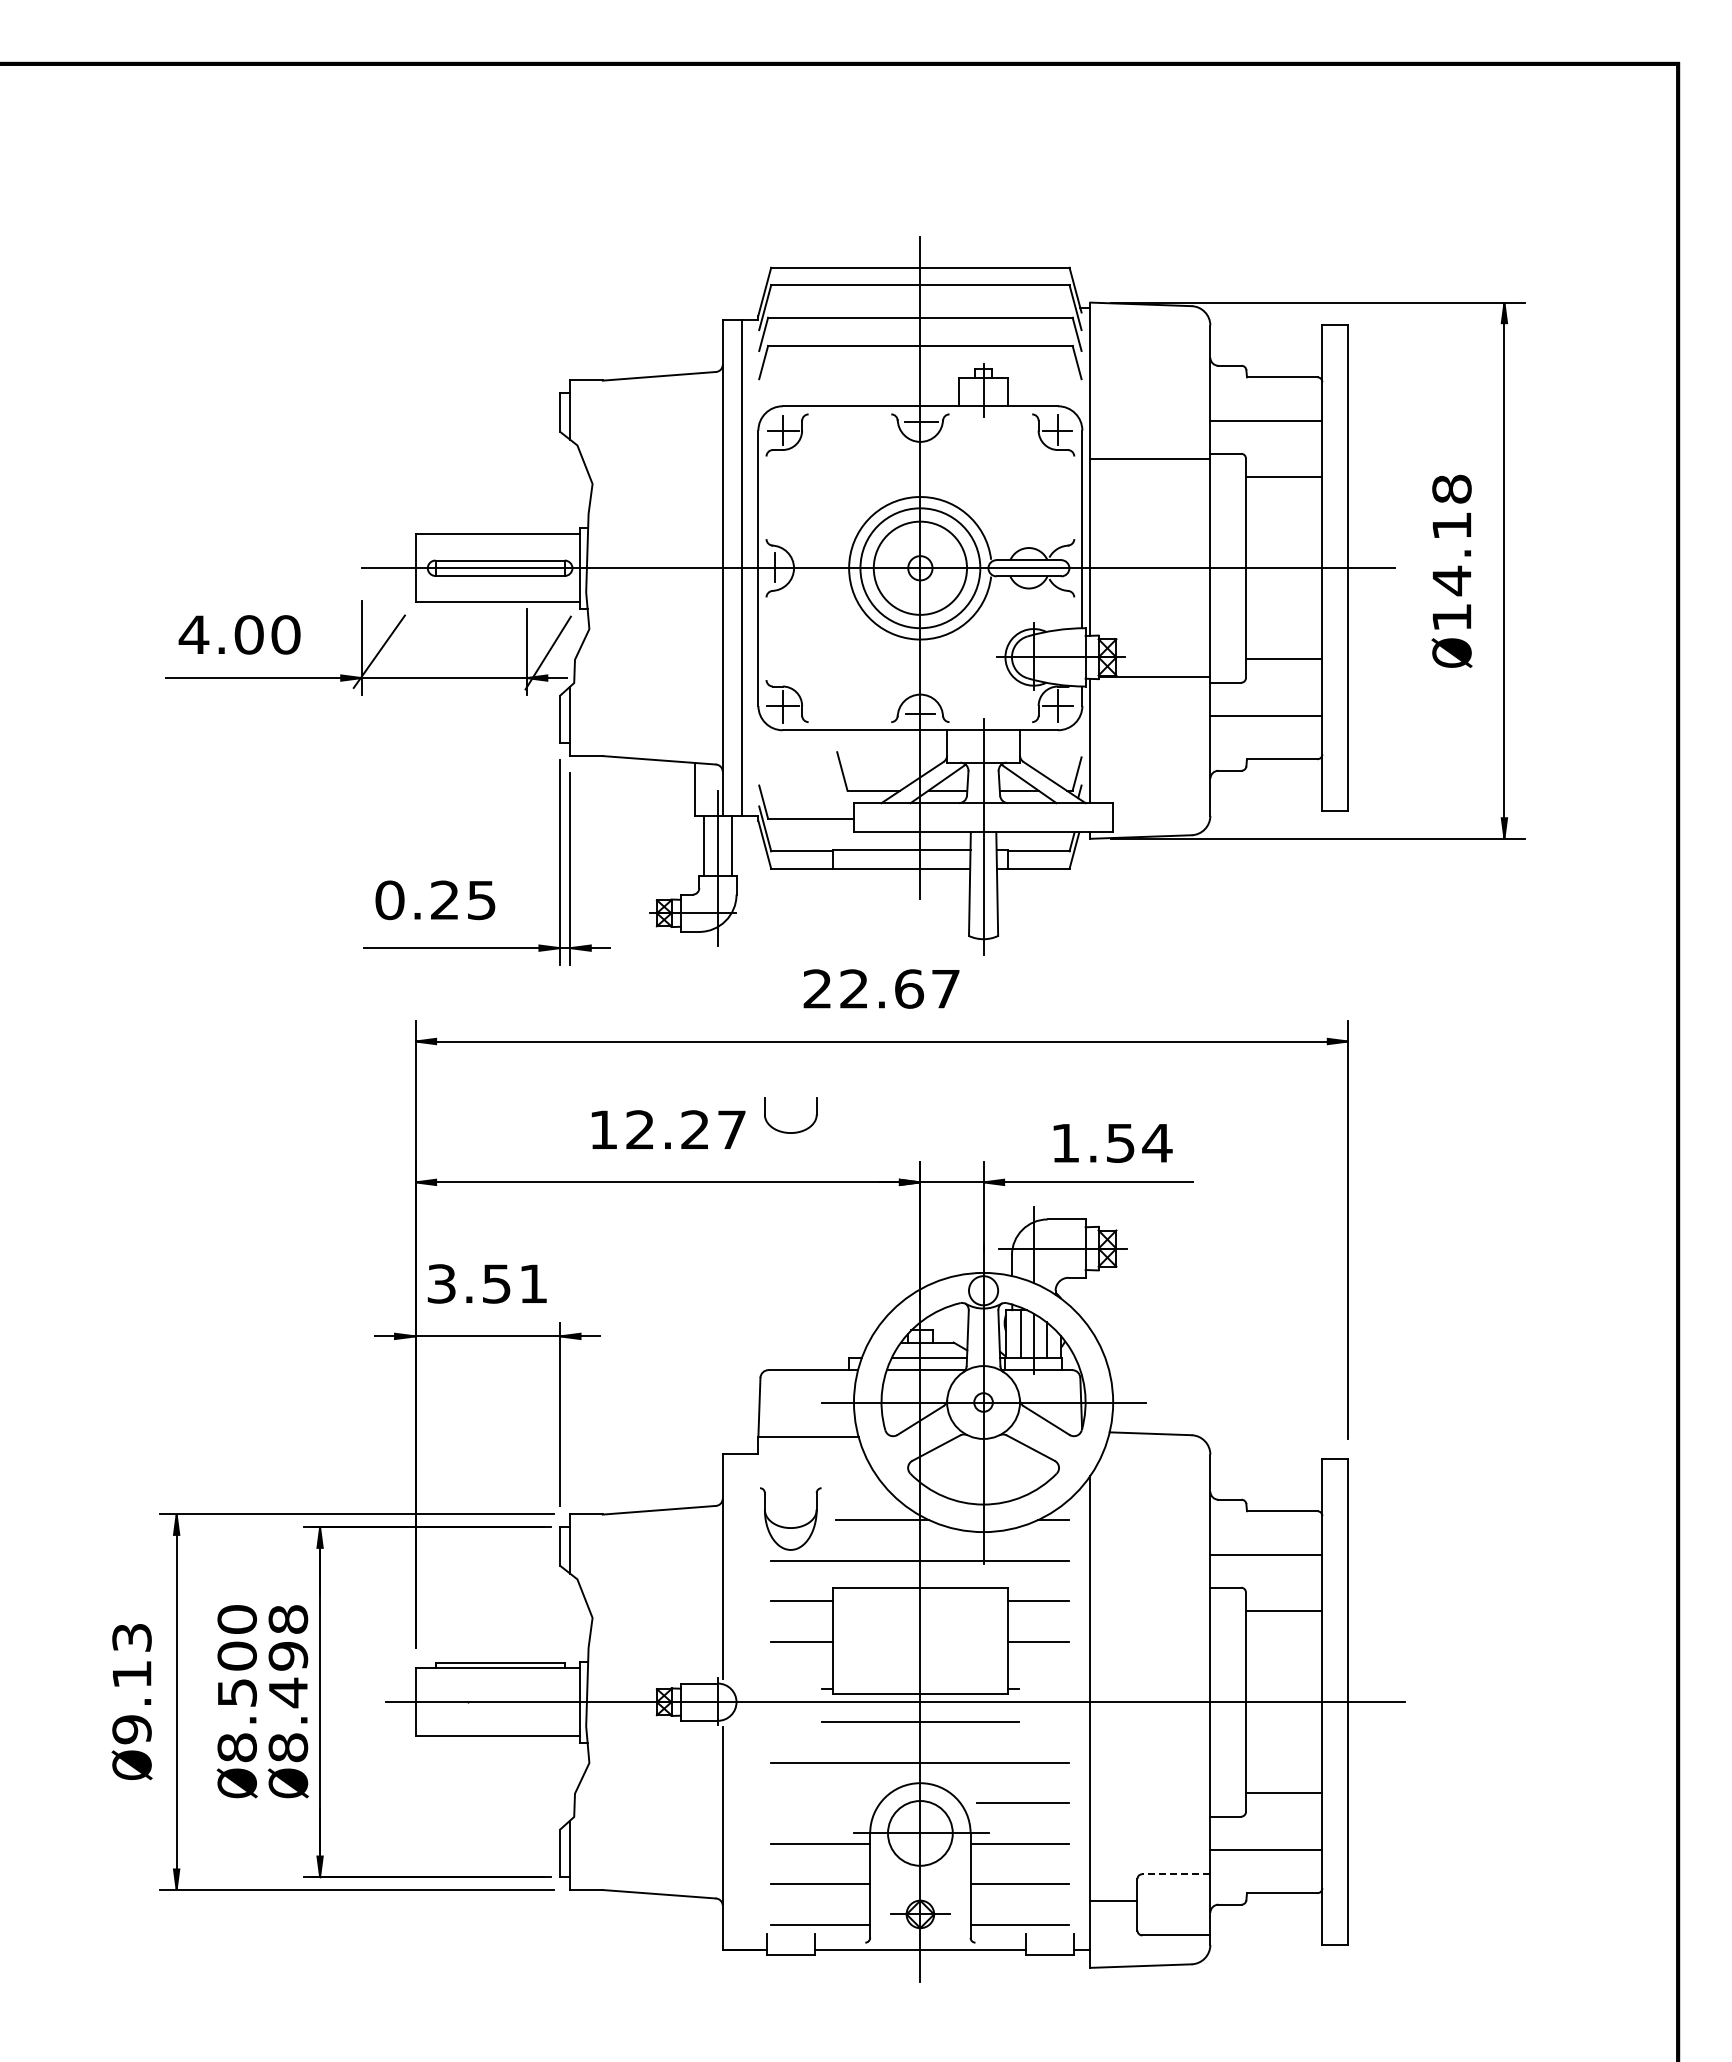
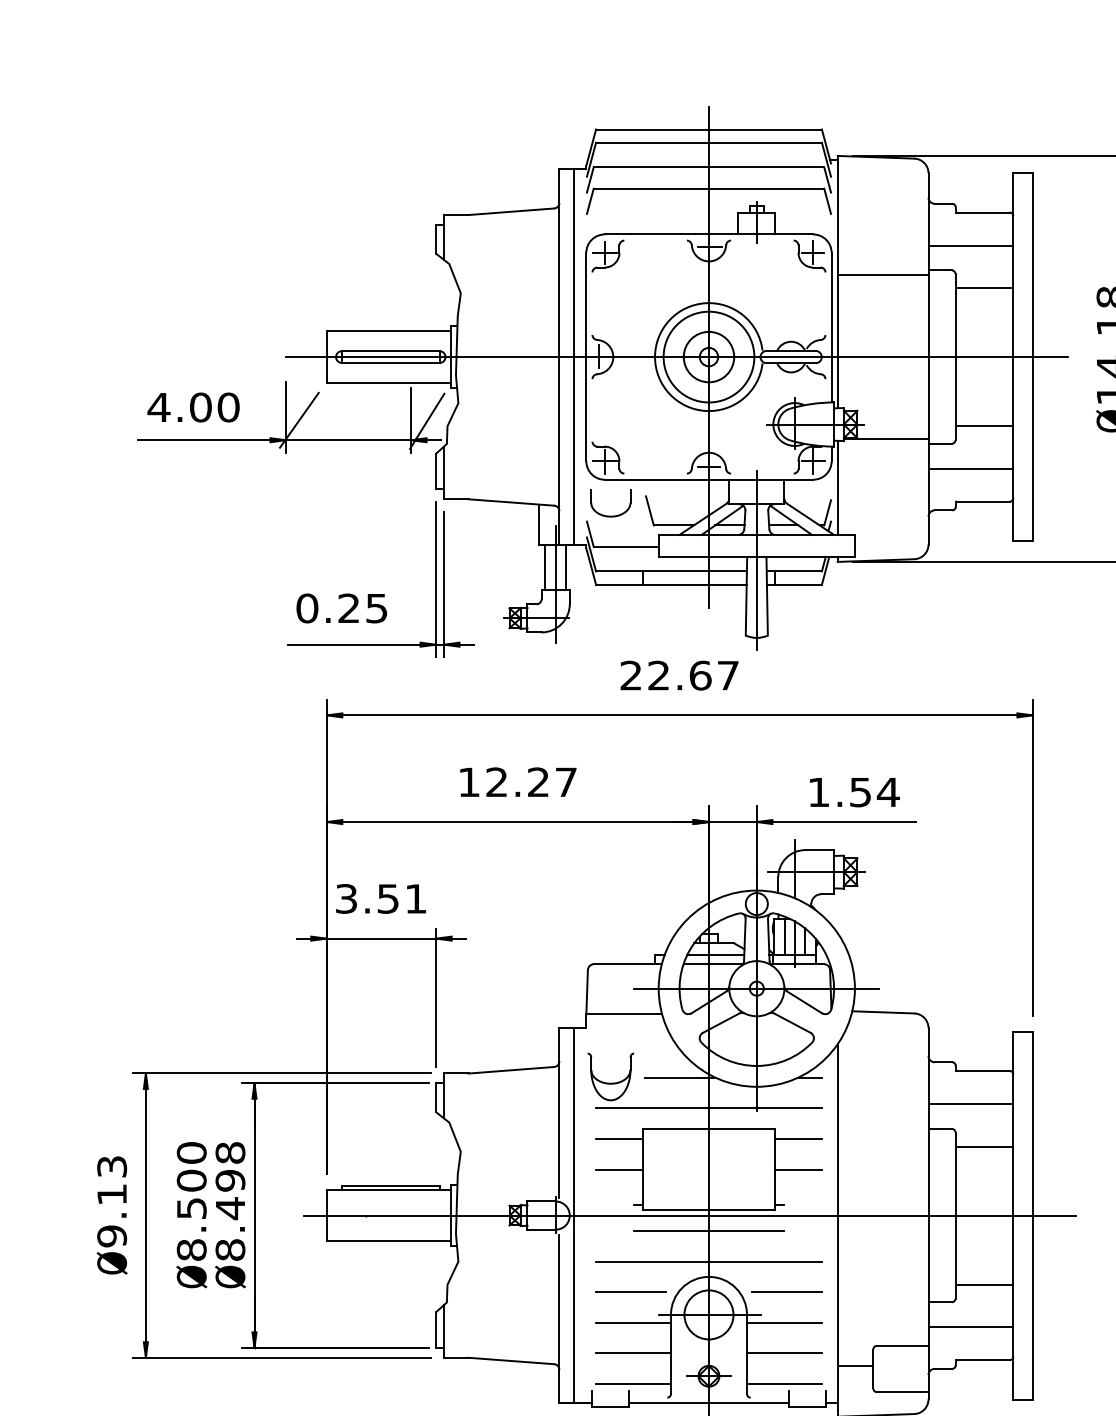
circle: (920, 567) -> (709, 356), size x0.71
part: (786, 1131) -> (607, 515), moved
line: (742, 1702) -> (574, 1215), added
line: (817, 1802) -> (631, 1291), added
line: (1175, 1874) -> (902, 1346), dashed -> solid

